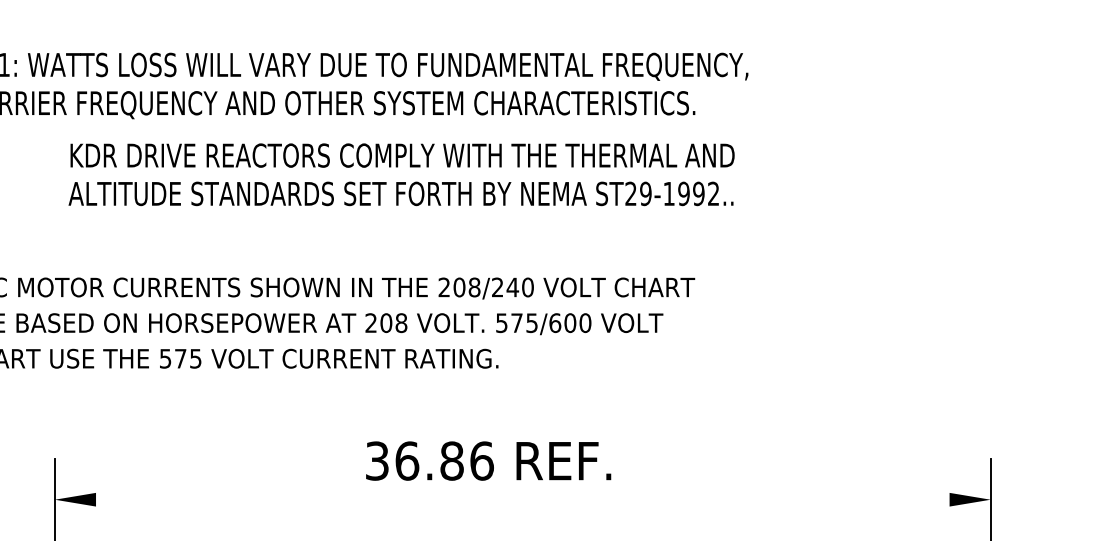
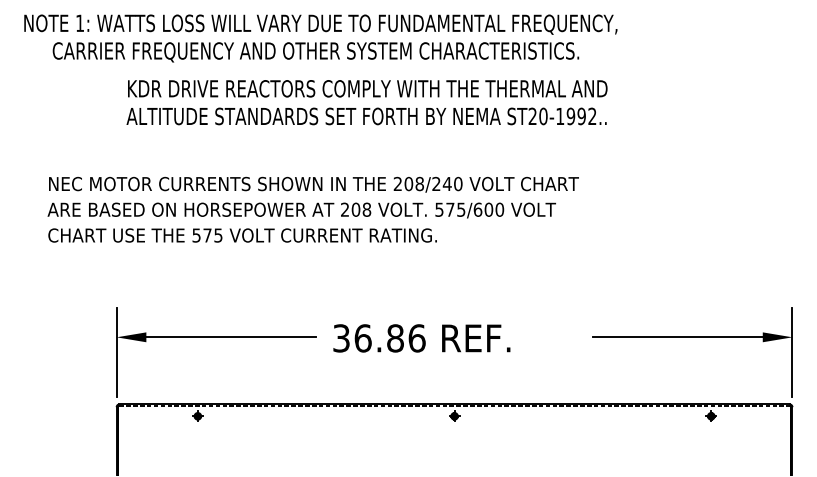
text: (645, 193) -> (543, 116), ST29-1992.. -> ST20-1992..
text: (488, 461) -> (421, 338), moved
line: (212, 499) -> (230, 337), added
line: (831, 499) -> (677, 337), added

